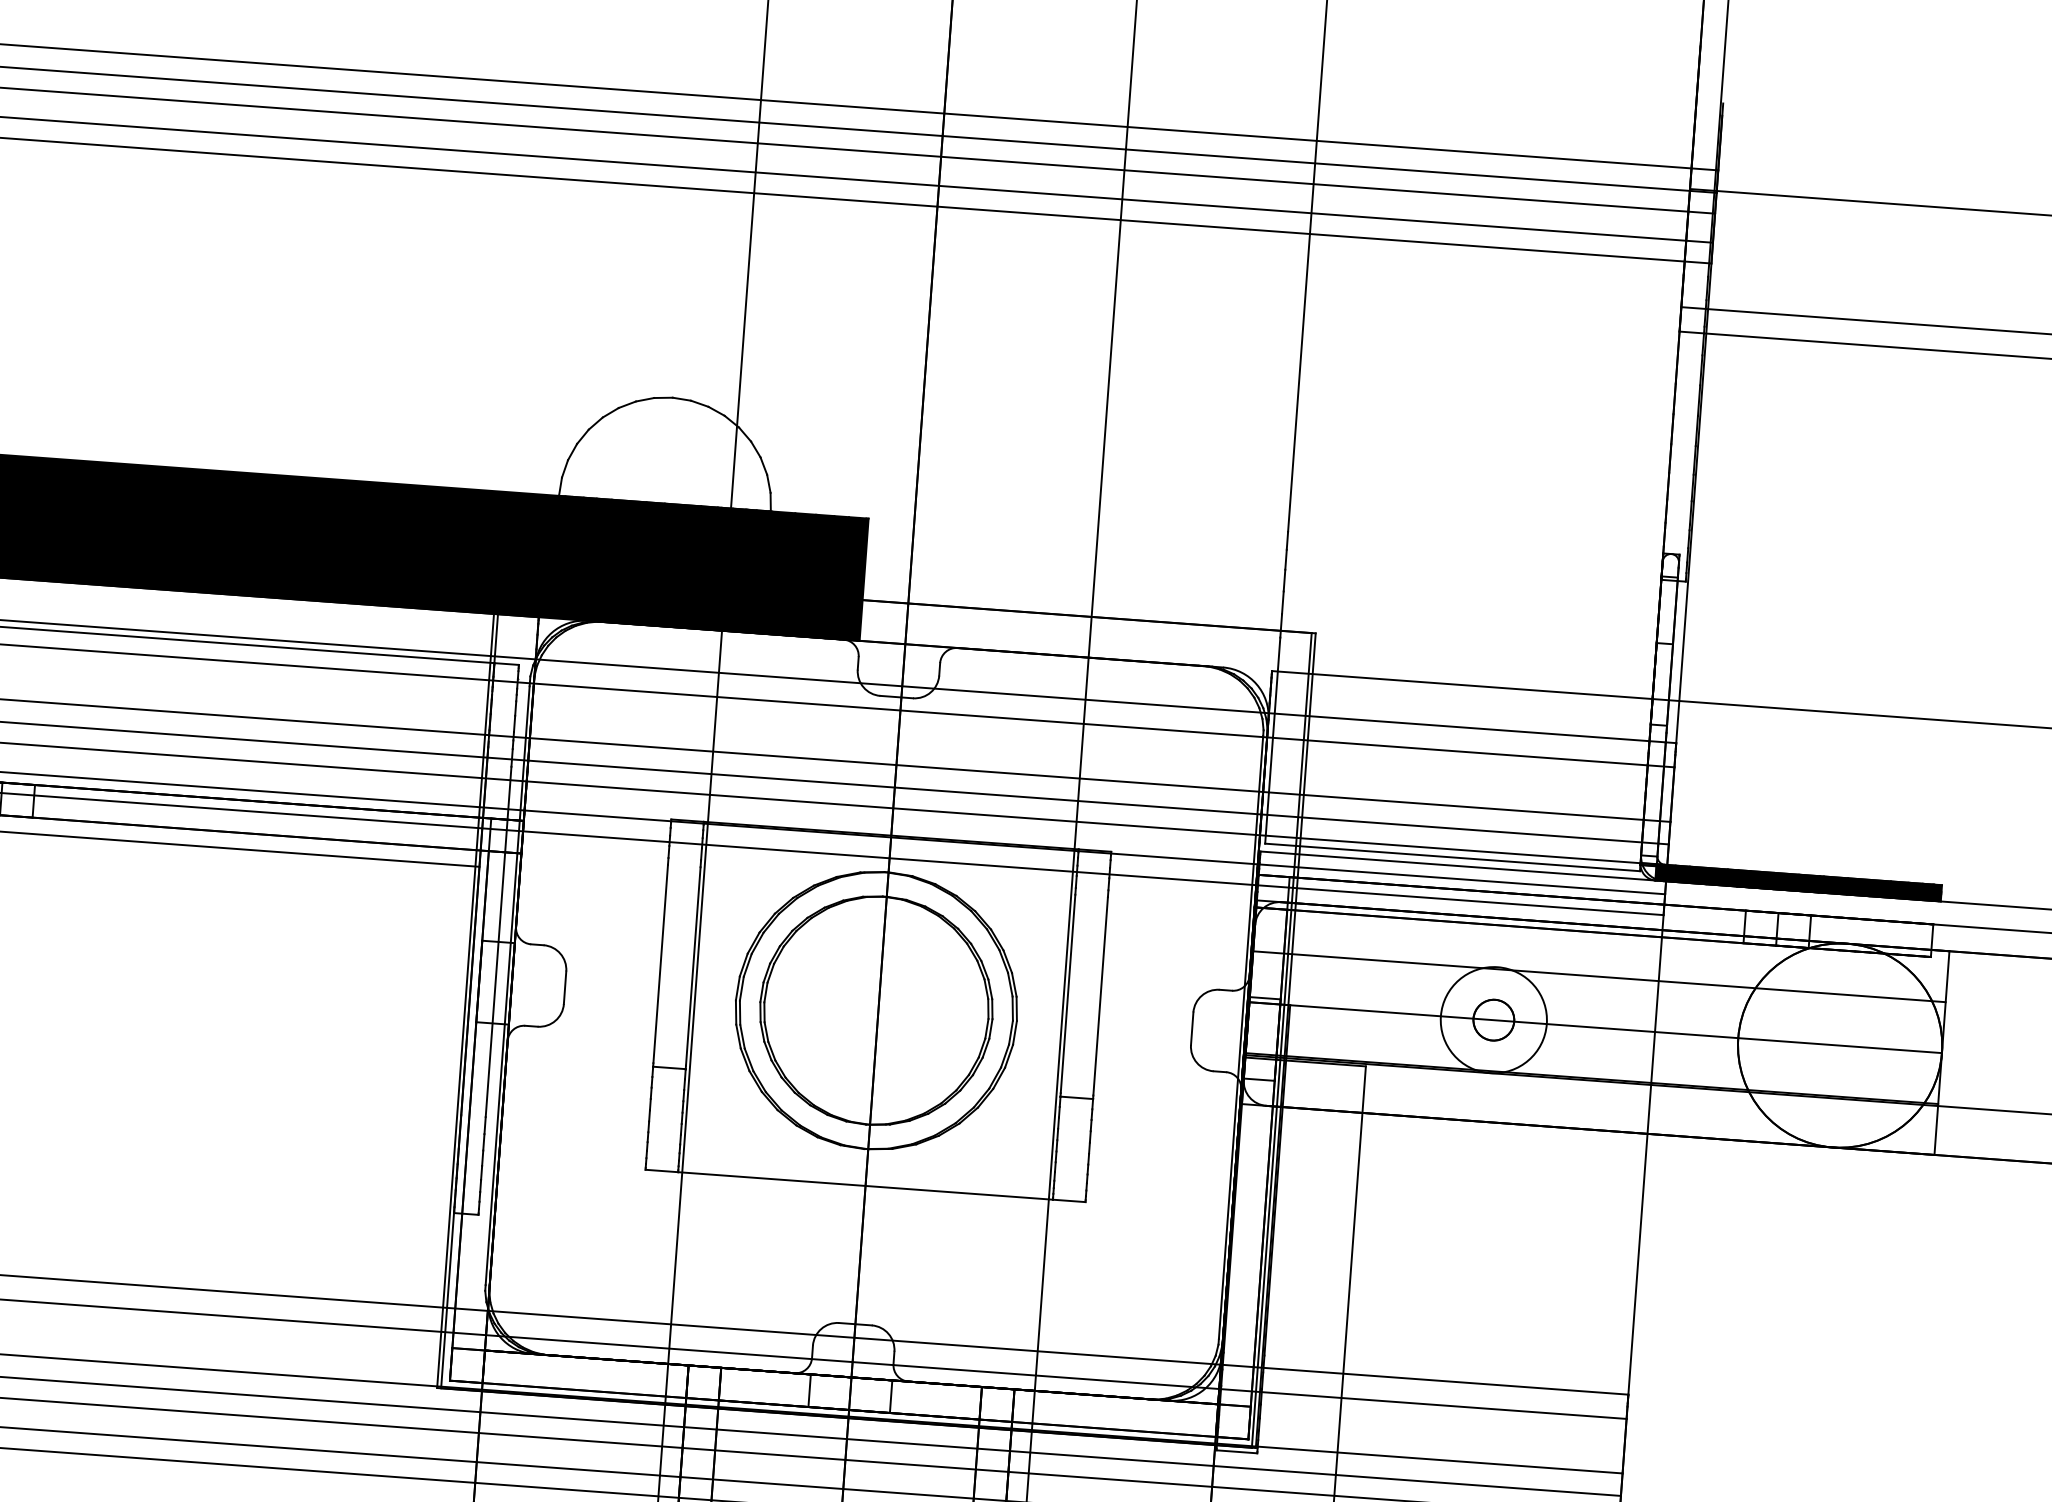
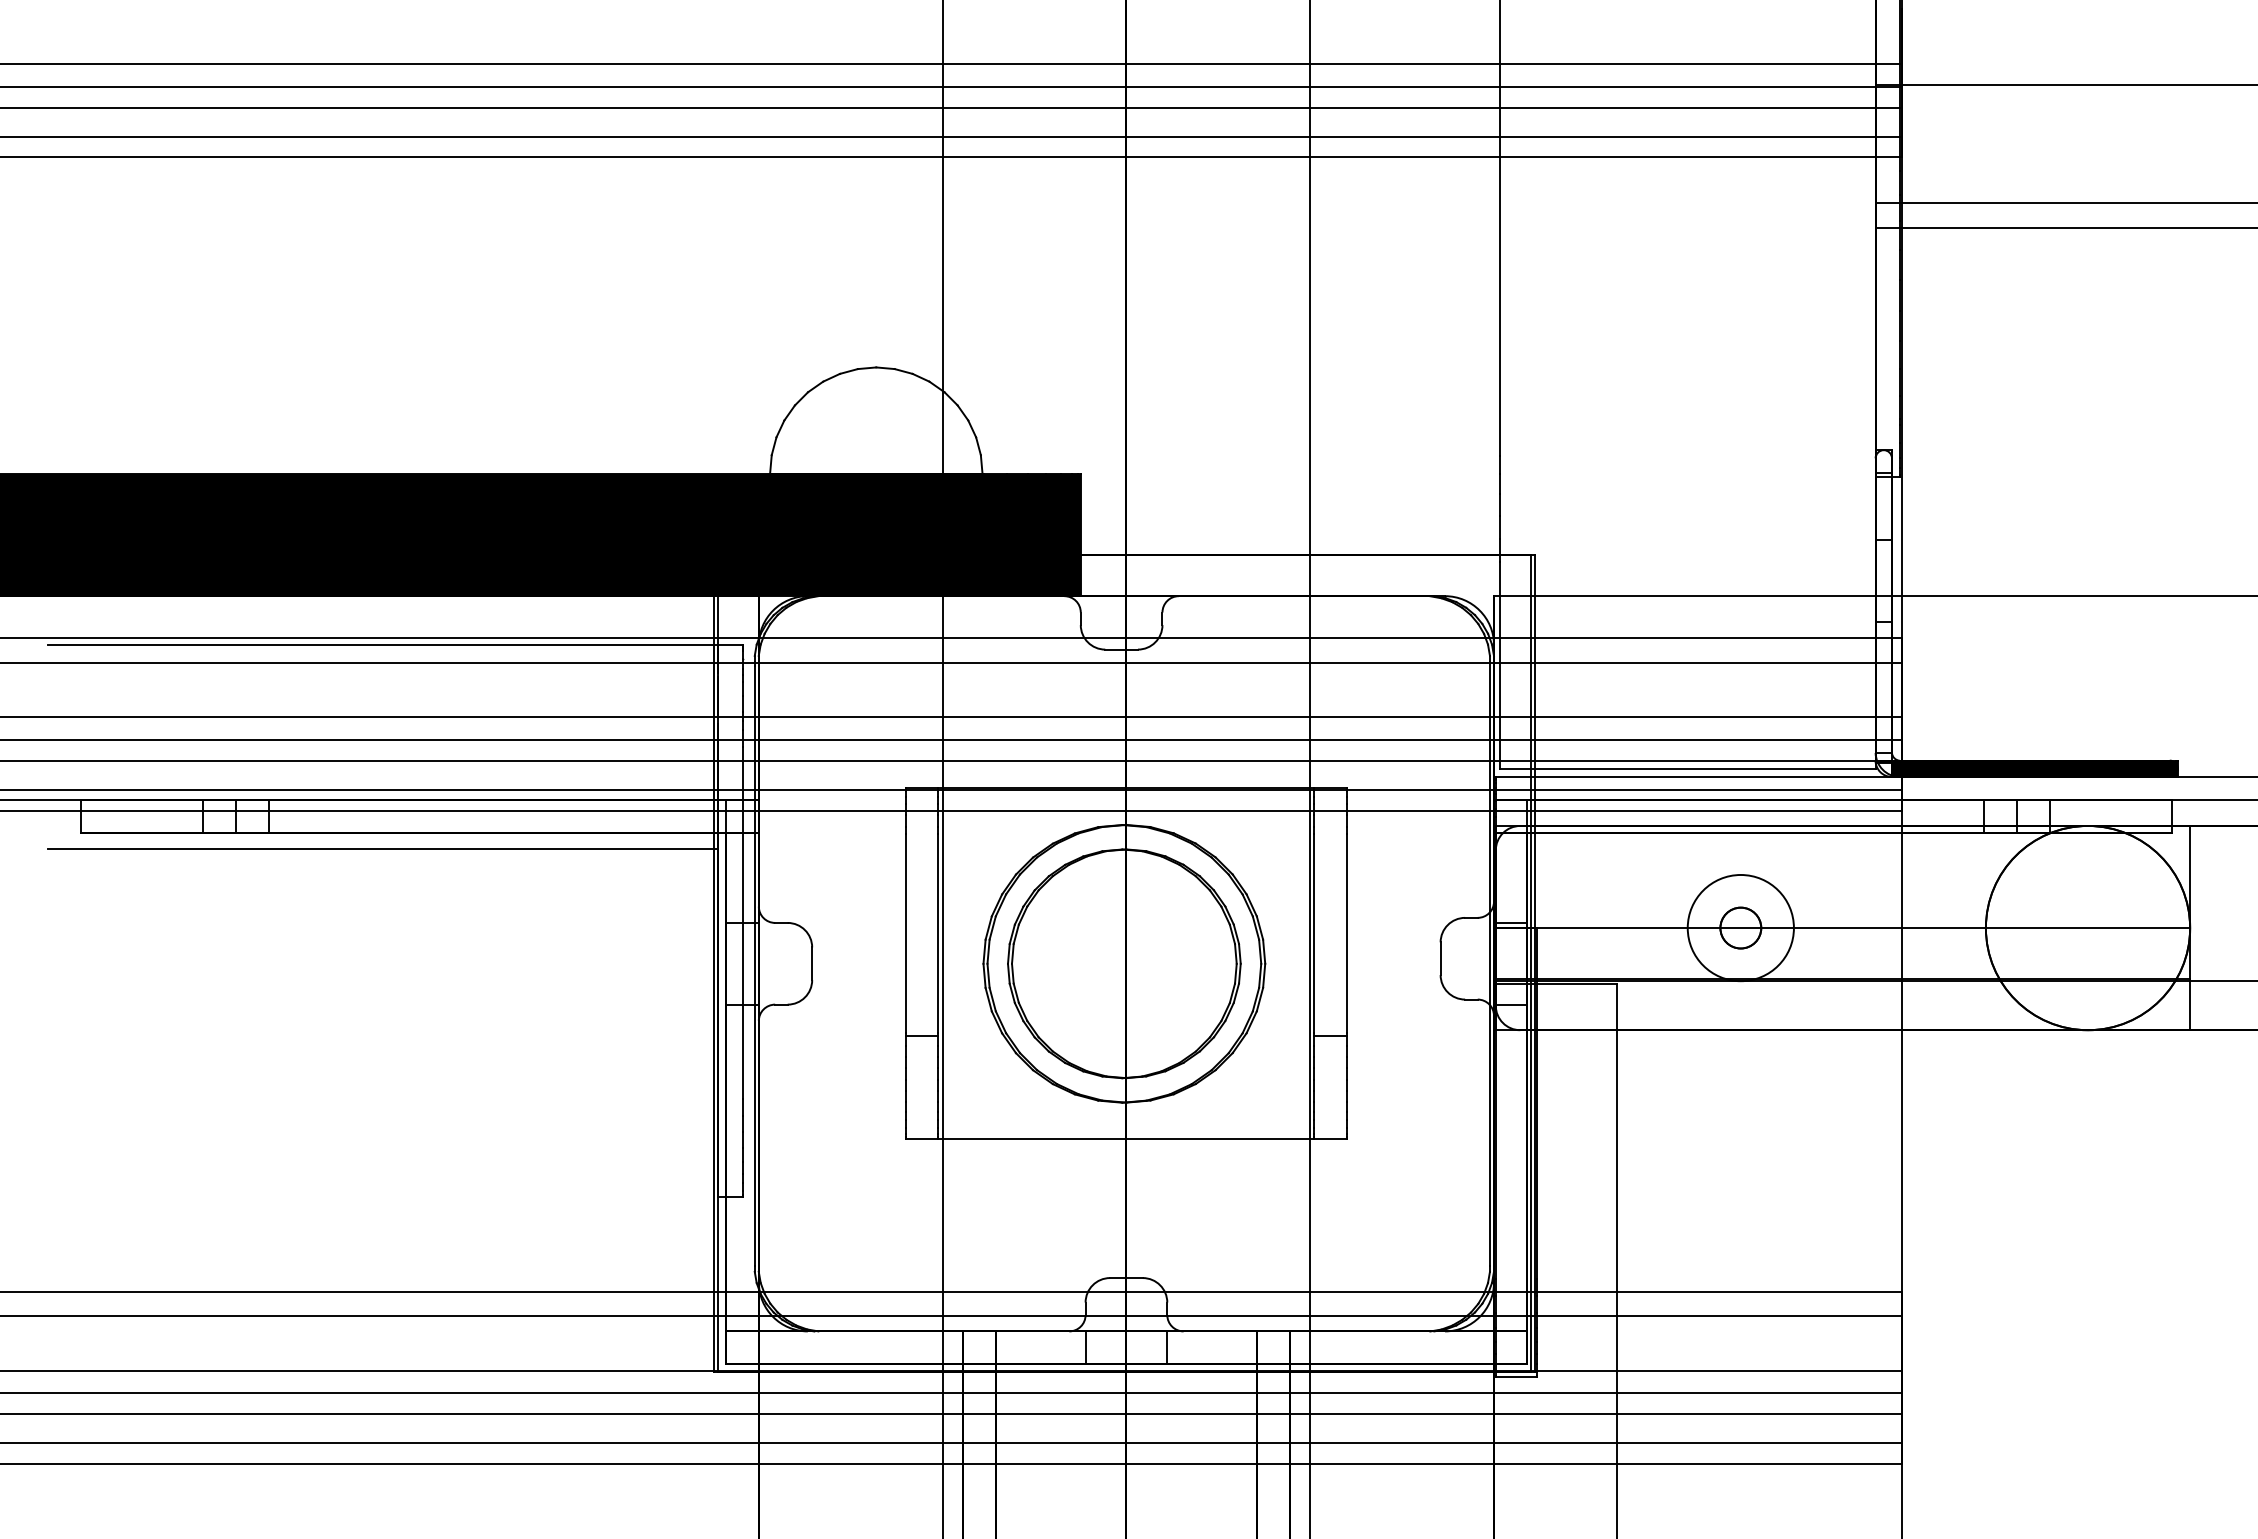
line: (1598, 977) -> (1842, 877), removed

